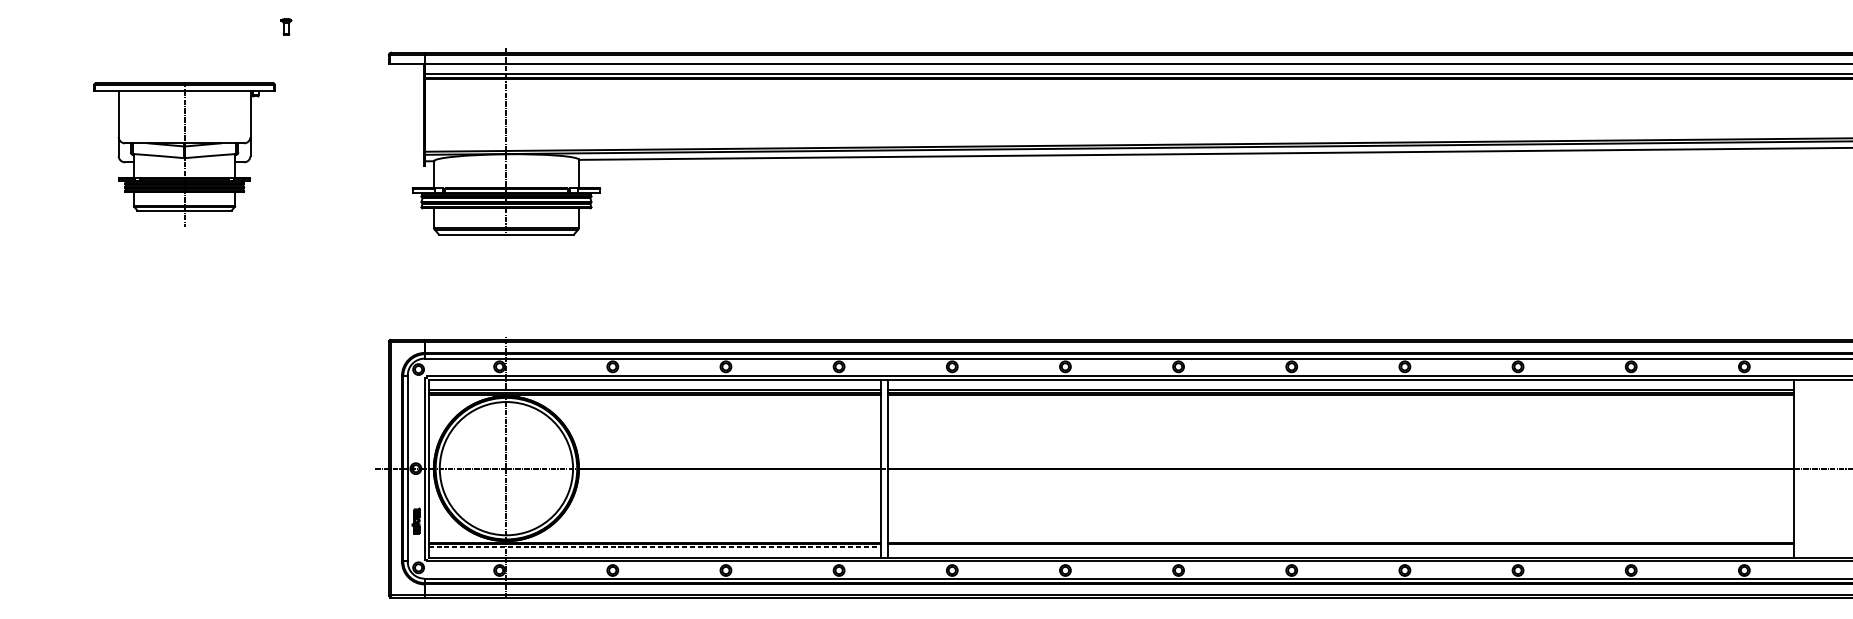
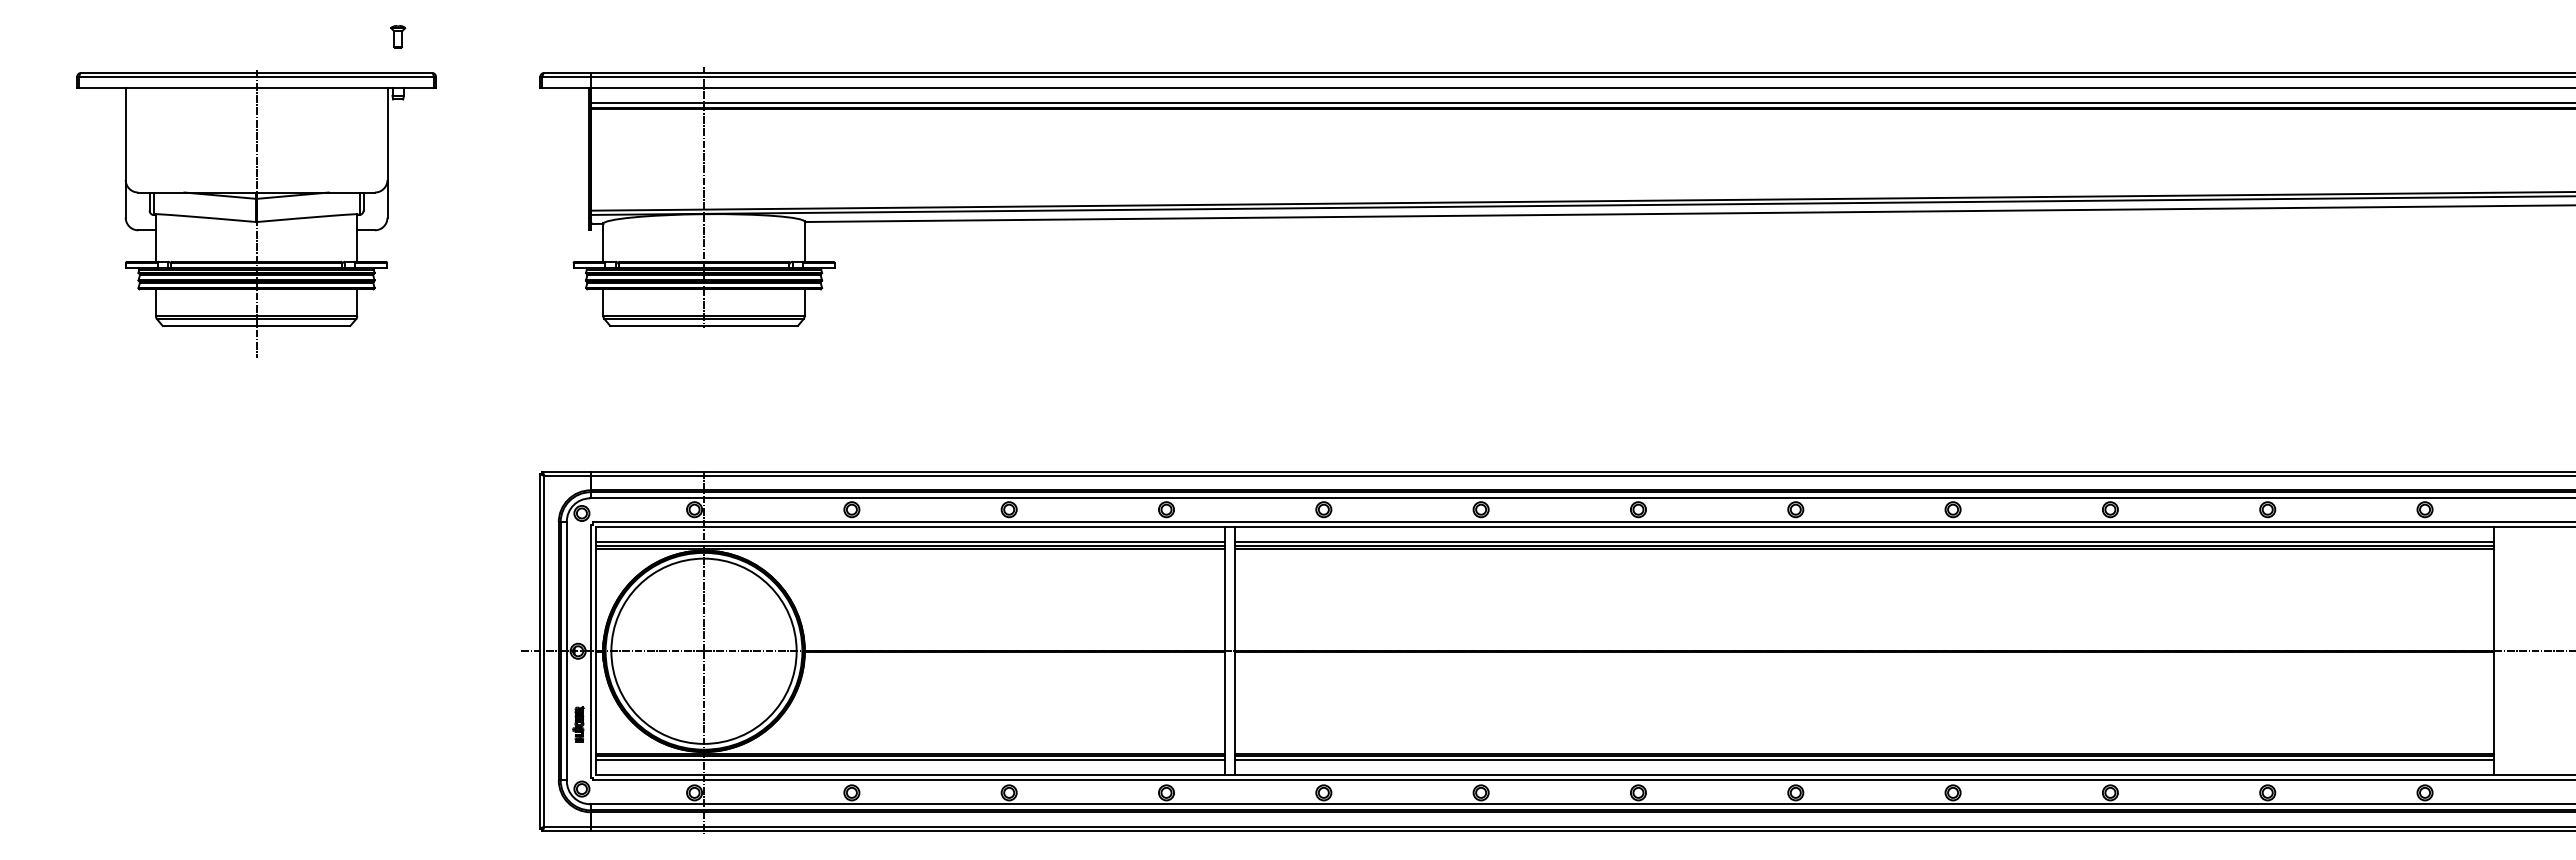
part: (184, 153) -> (256, 213), size x1.43
line: (654, 547) -> (910, 760), dashed -> solid
line: (1341, 547) -> (1864, 760), added

